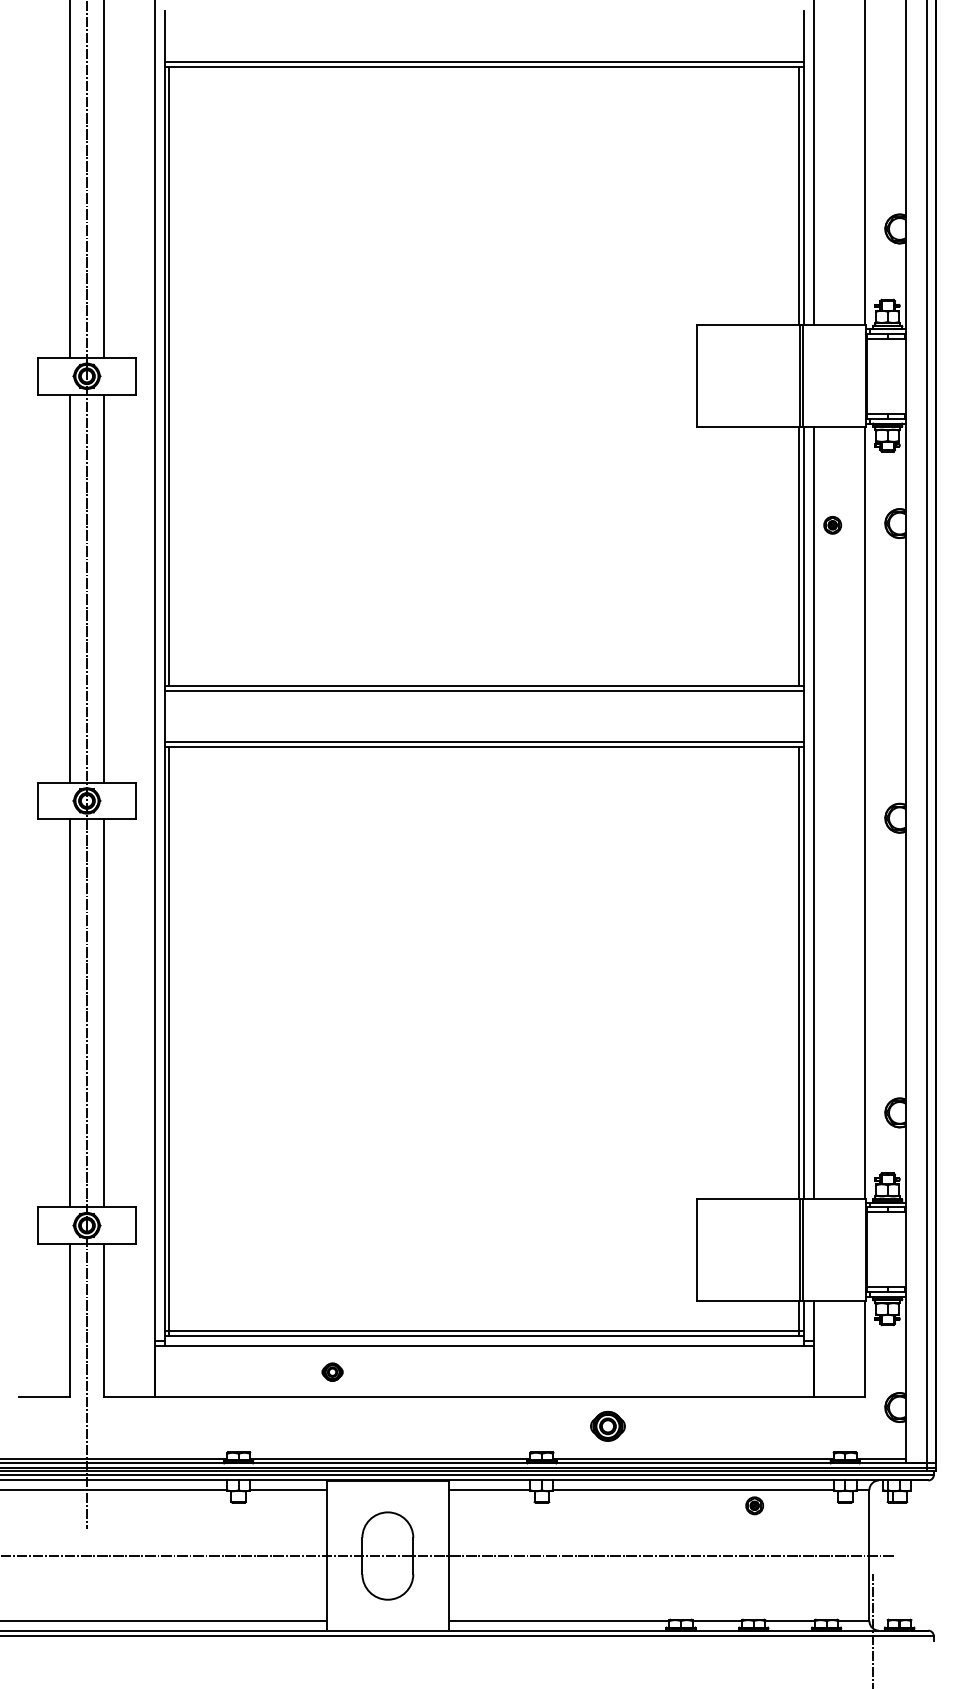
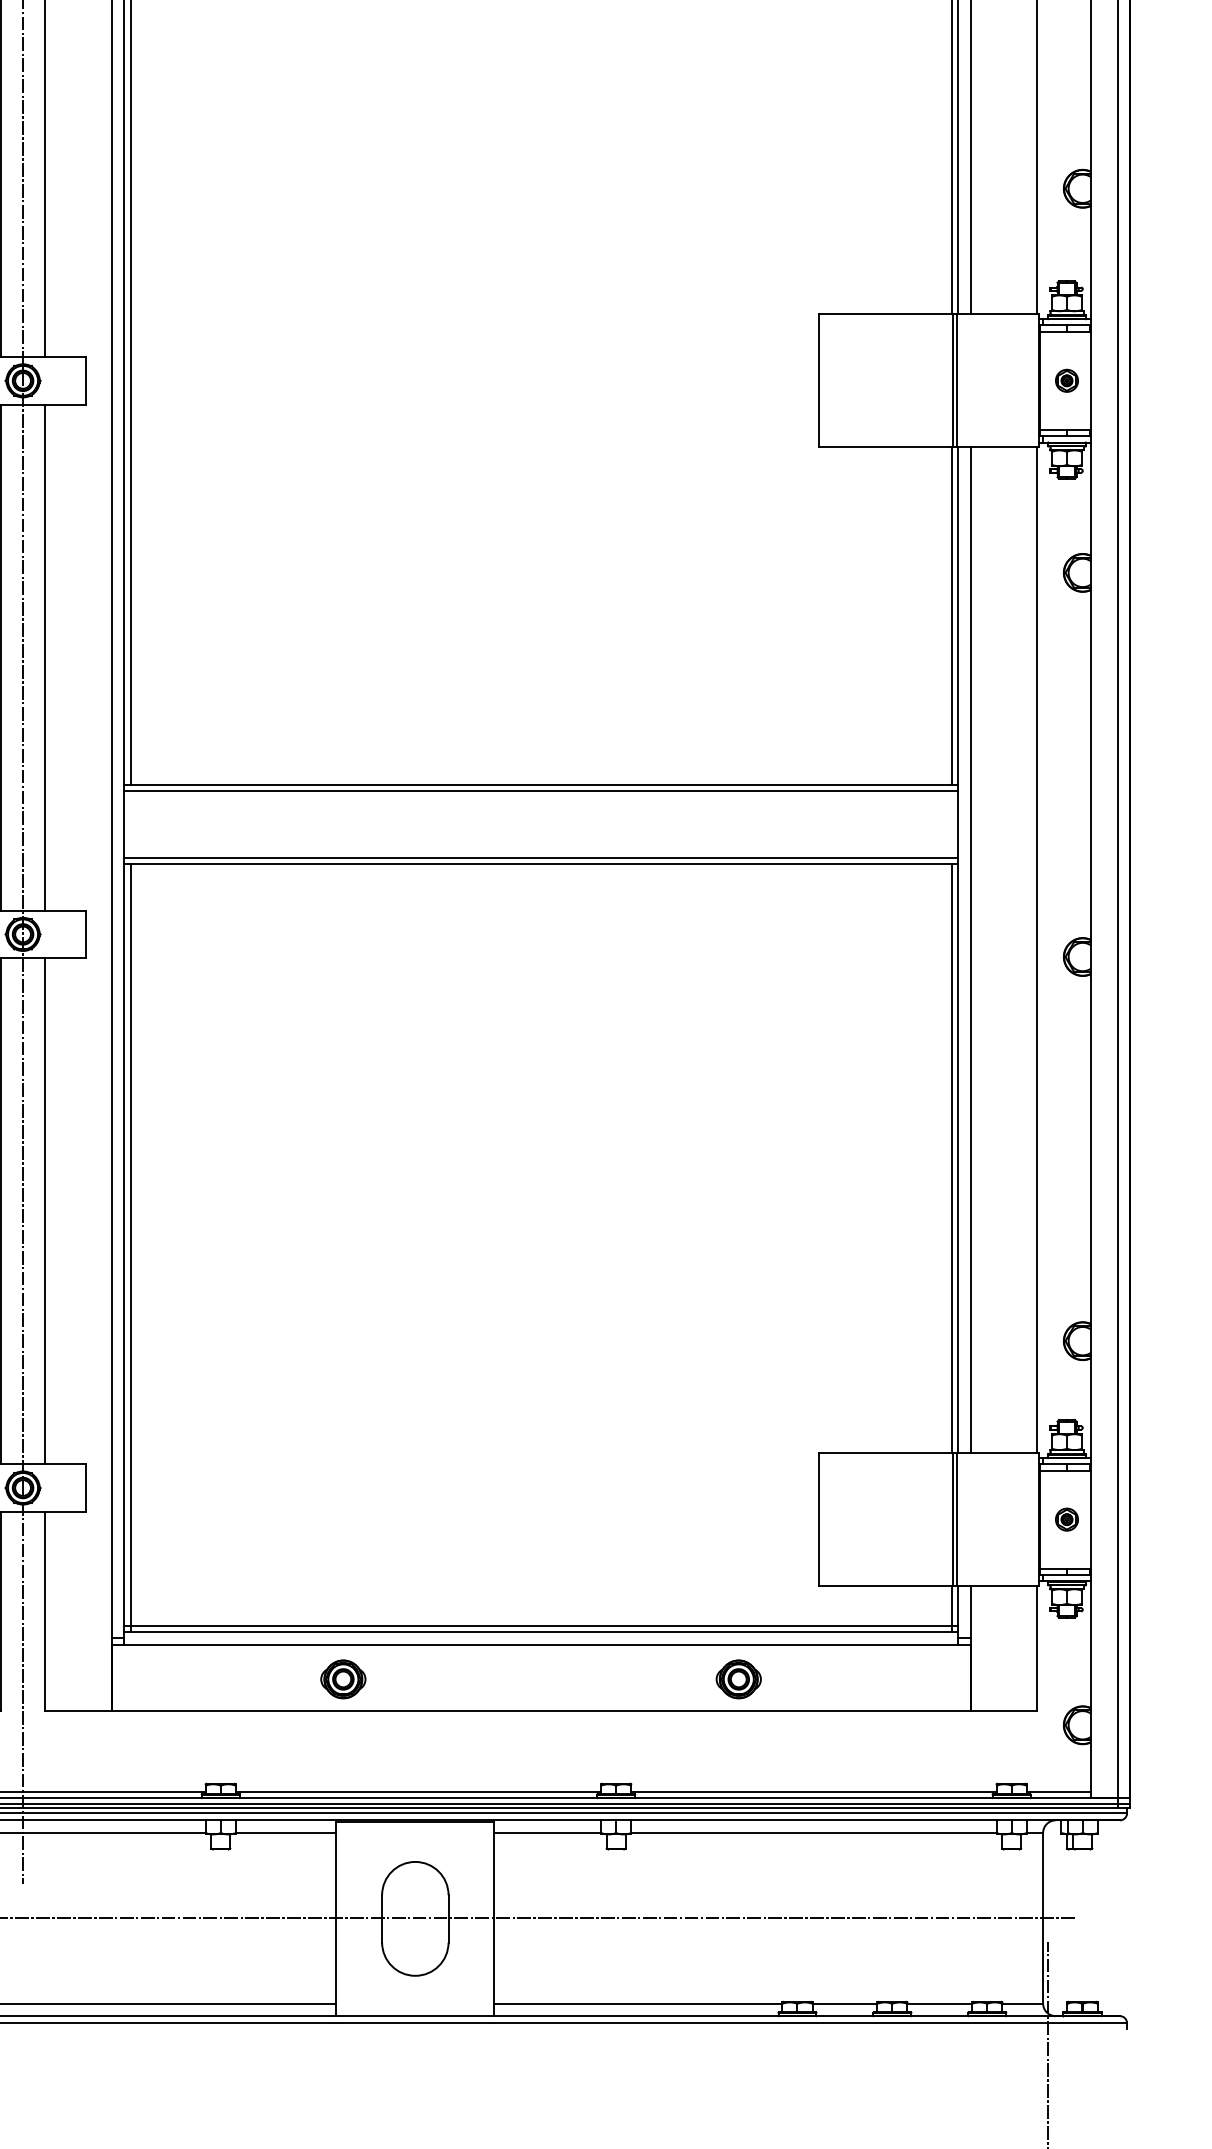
part: (832, 524) -> (1066, 379), moved
part: (332, 1371) -> (343, 1678), size x1.67
part: (607, 1425) -> (738, 1678), moved
part: (754, 1505) -> (1066, 1519), moved

